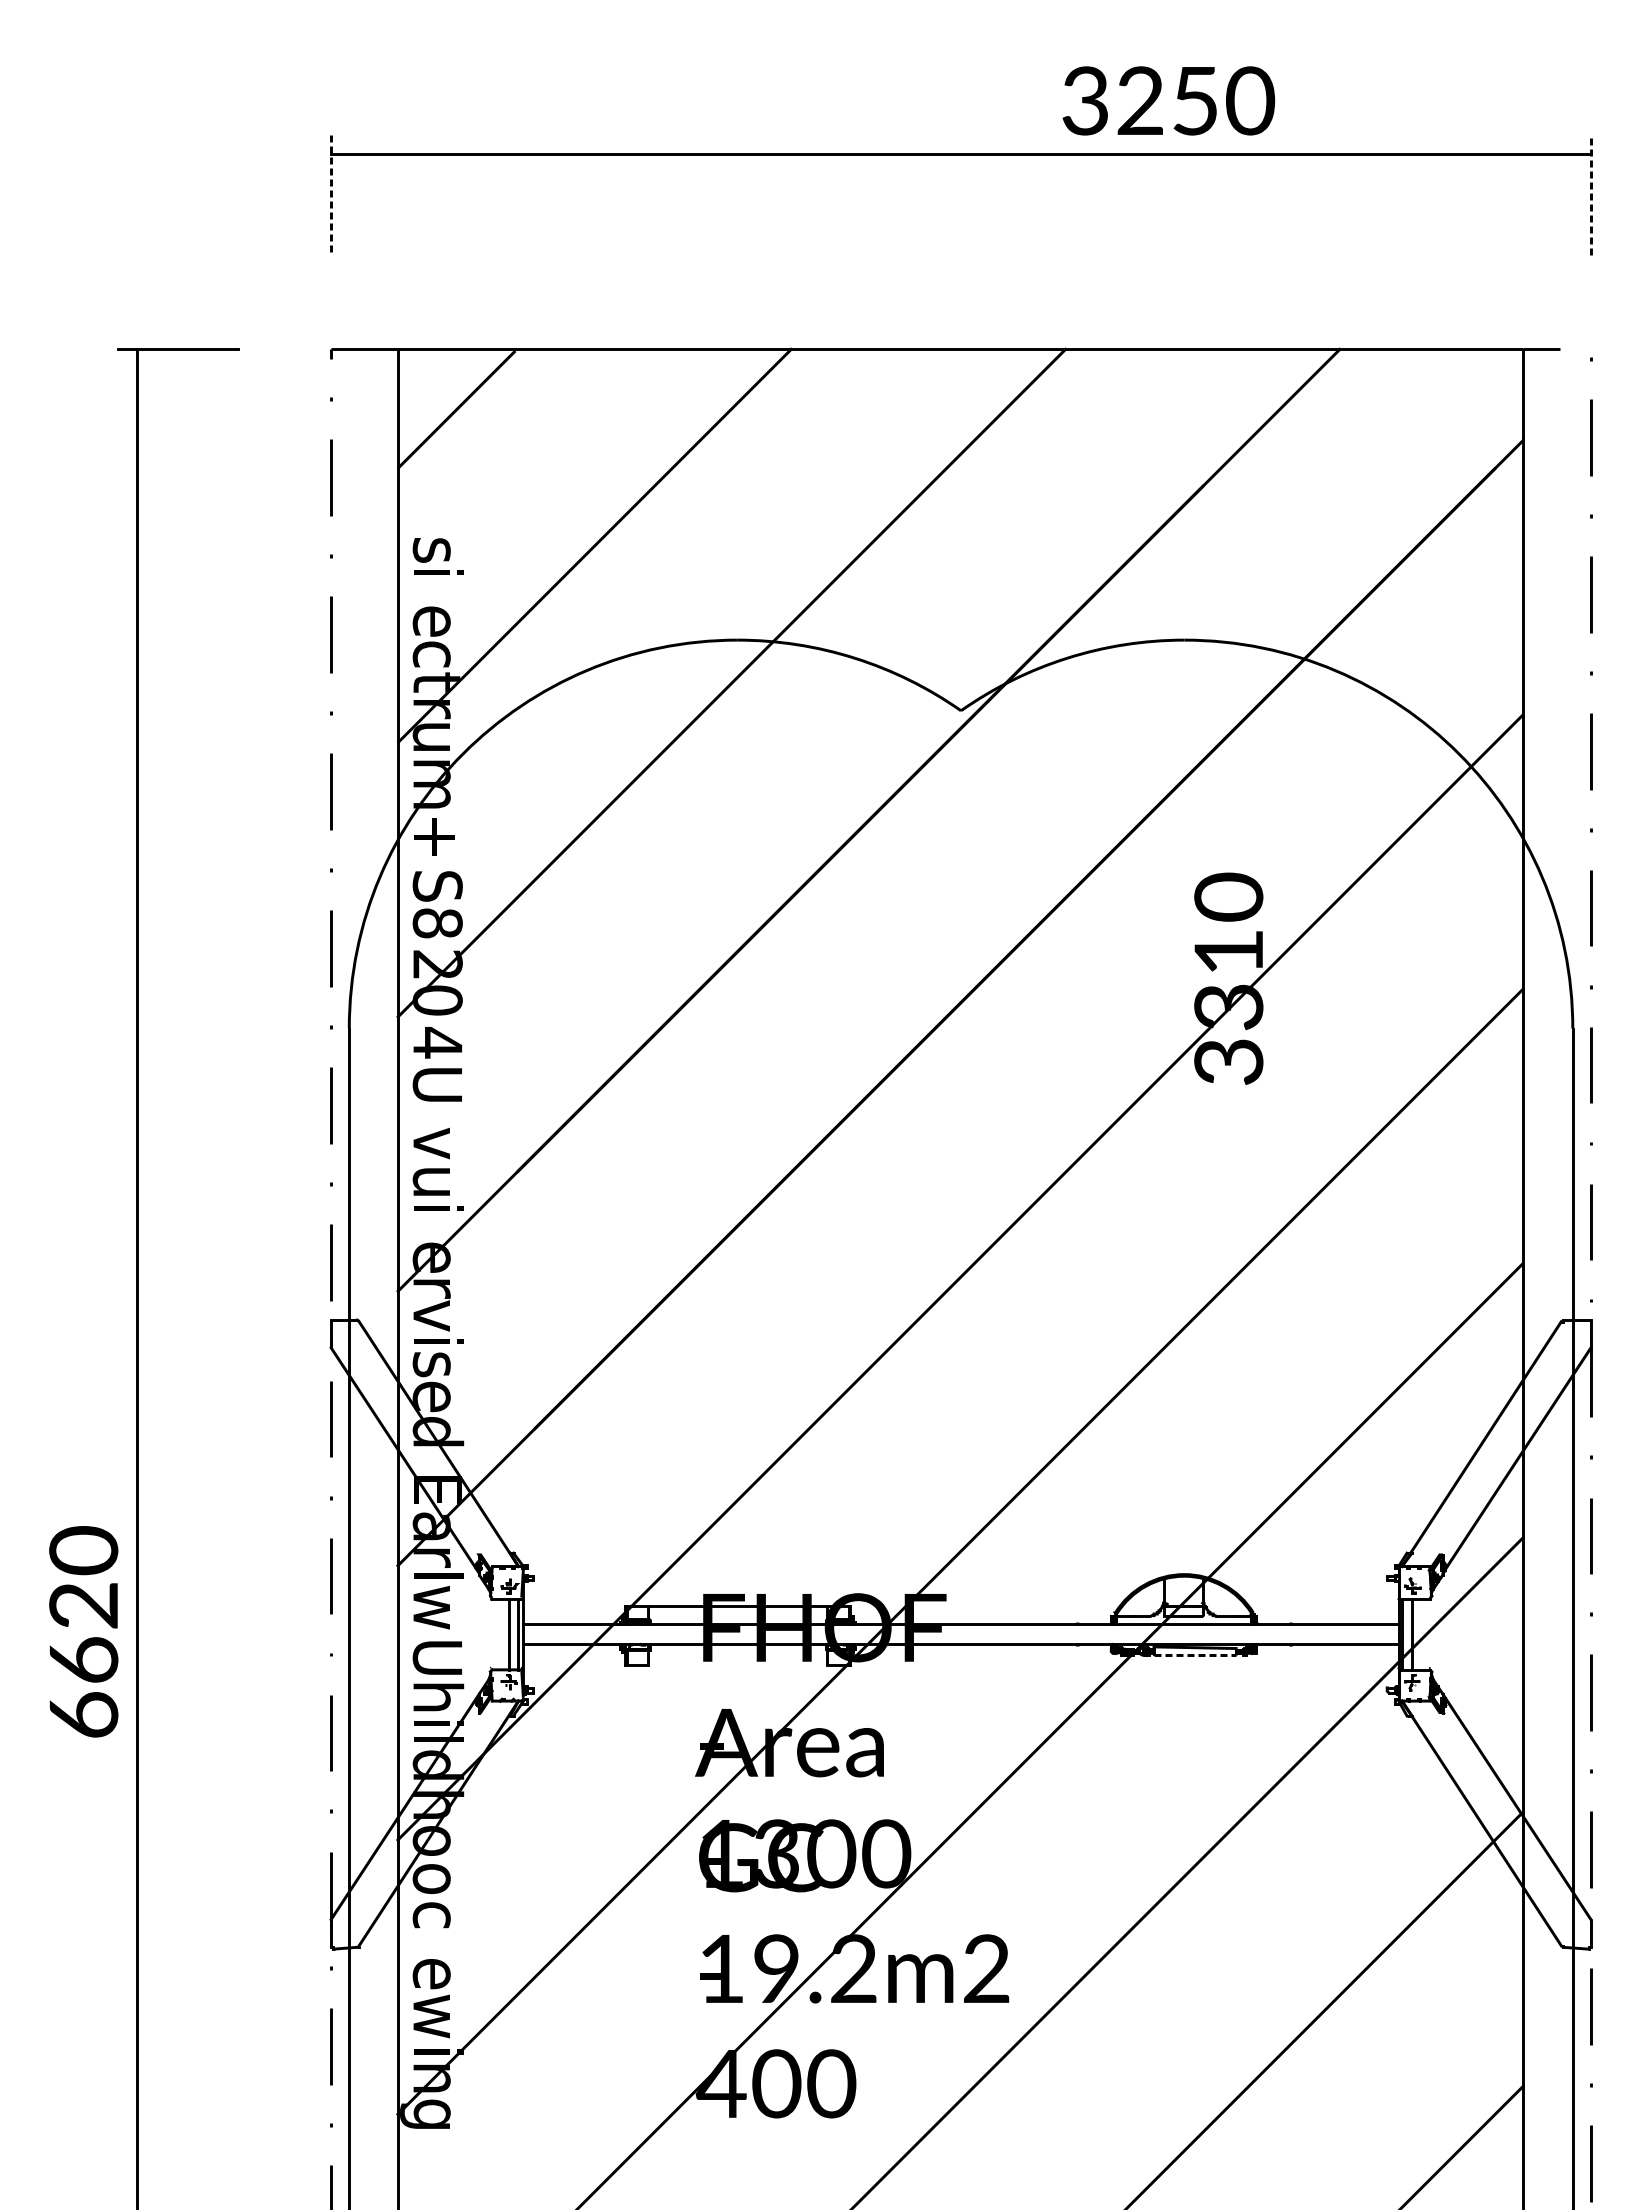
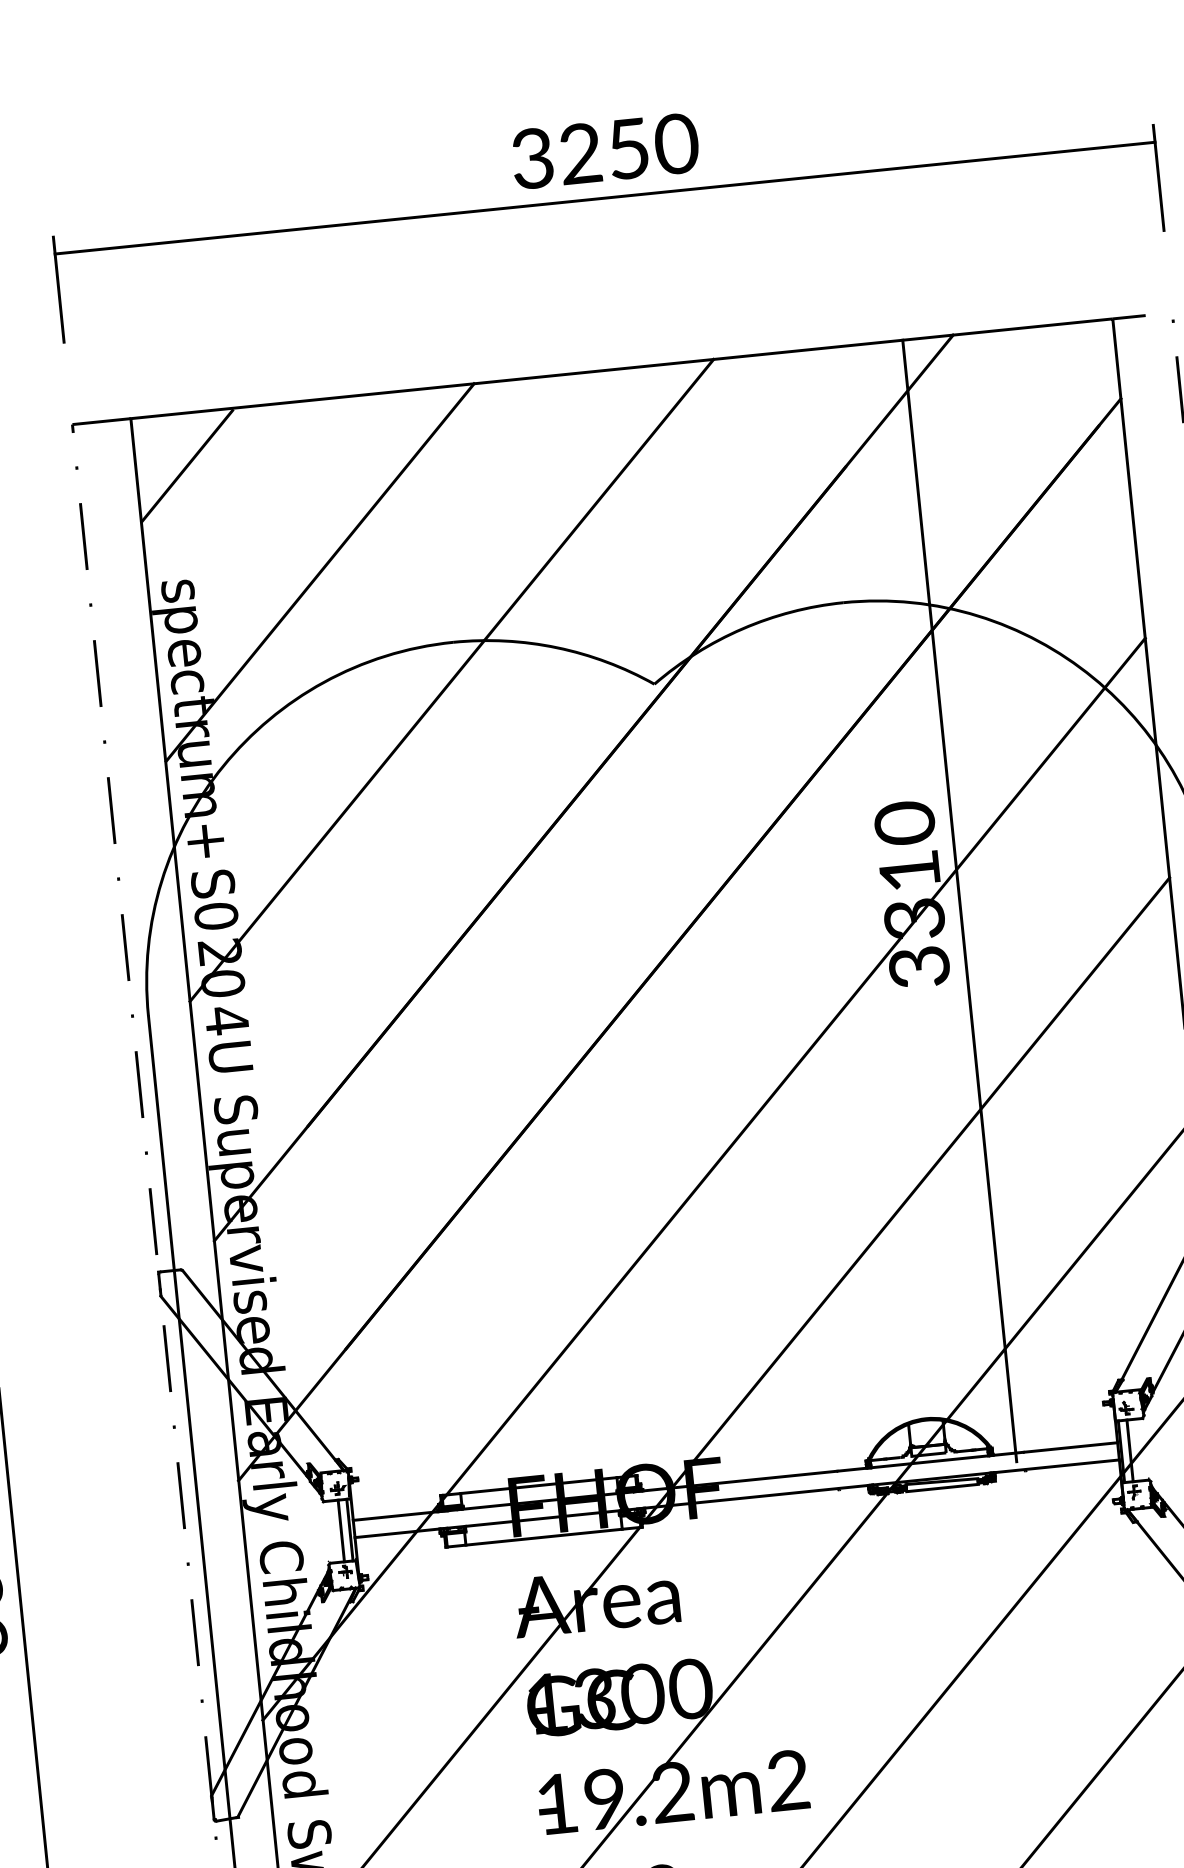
text: (1168, 100) -> (605, 150), moved
line: (1590, 194) -> (1158, 177), dashed -> solid
line: (331, 195) -> (59, 290), dashed -> solid
text: (431, 583) -> (180, 620), i -> p
text: (437, 923) -> (216, 916), 8 -> 0
line: (1282, 991) -> (960, 900), added
text: (437, 1143) -> (235, 1108), v -> S
text: (431, 1219) -> (237, 1175), i -> p
text: (424, 1607) -> (265, 1514), w -> y
line: (1195, 1655) -> (942, 1488), dashed -> solid
text: (437, 1656) -> (281, 1556), U -> C
line: (737, 1664) -> (543, 1536), added
text: (438, 1917) -> (305, 1784), c -> d
text: (437, 1974) -> (309, 1834), e -> S

